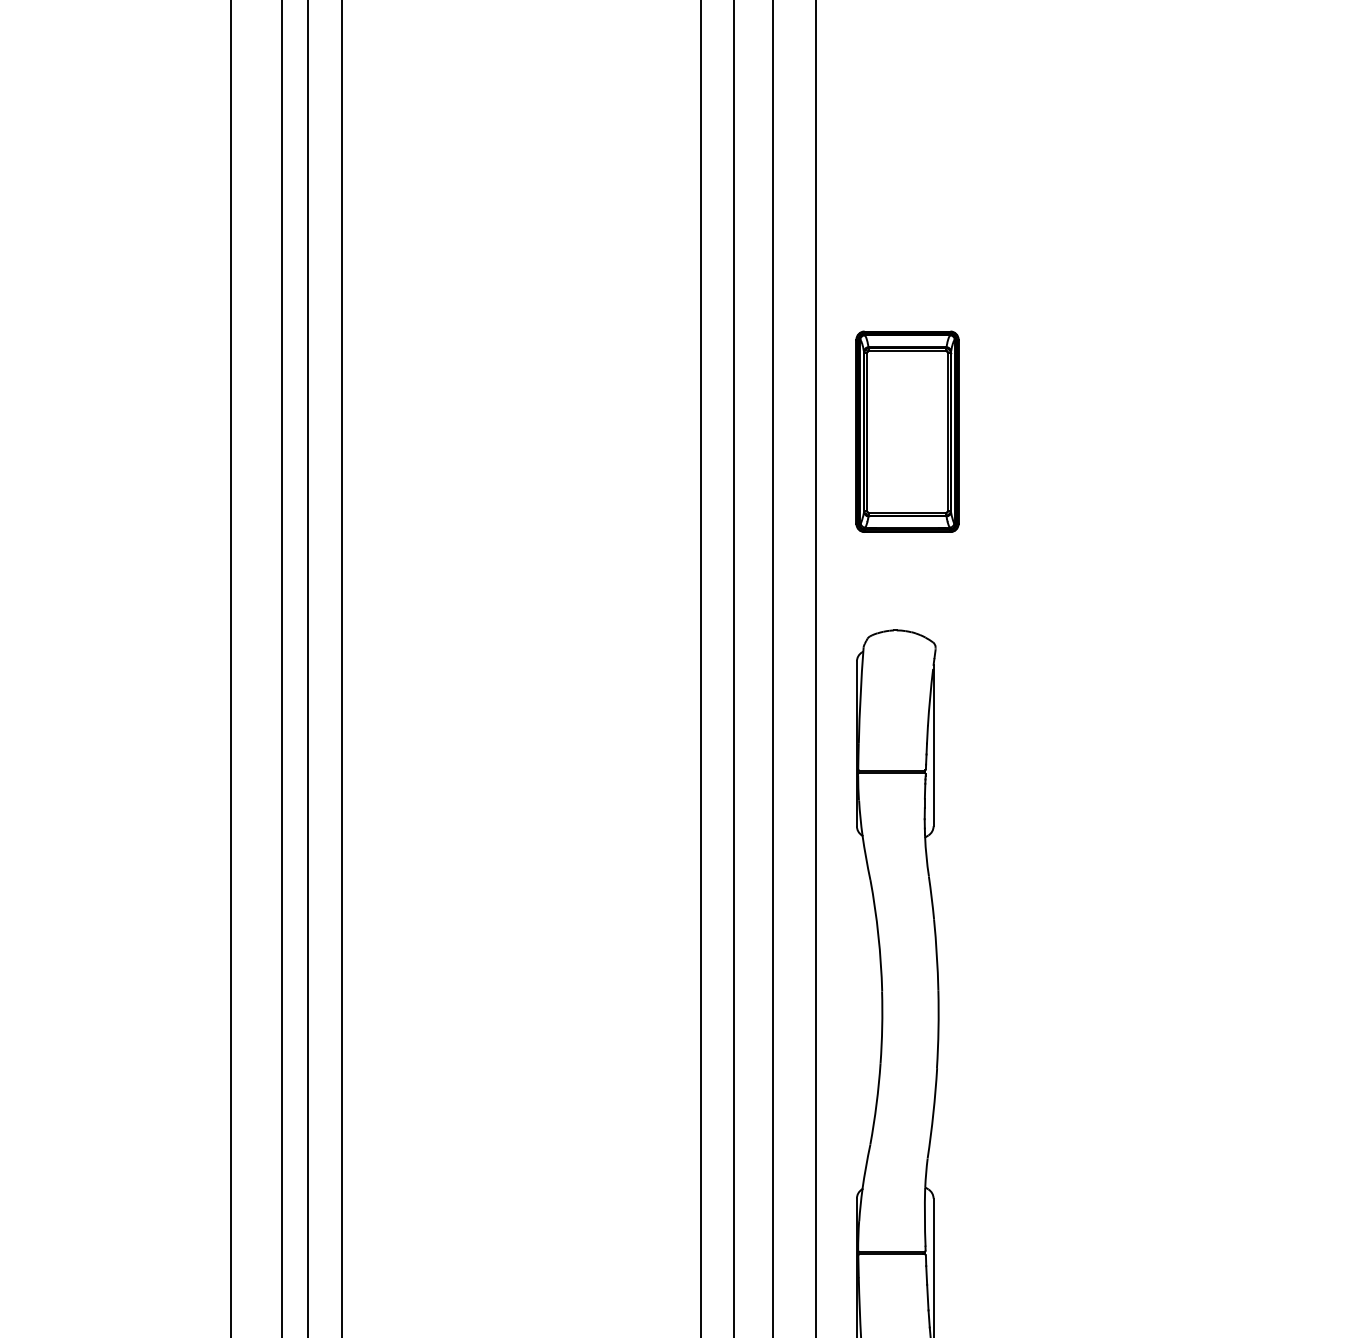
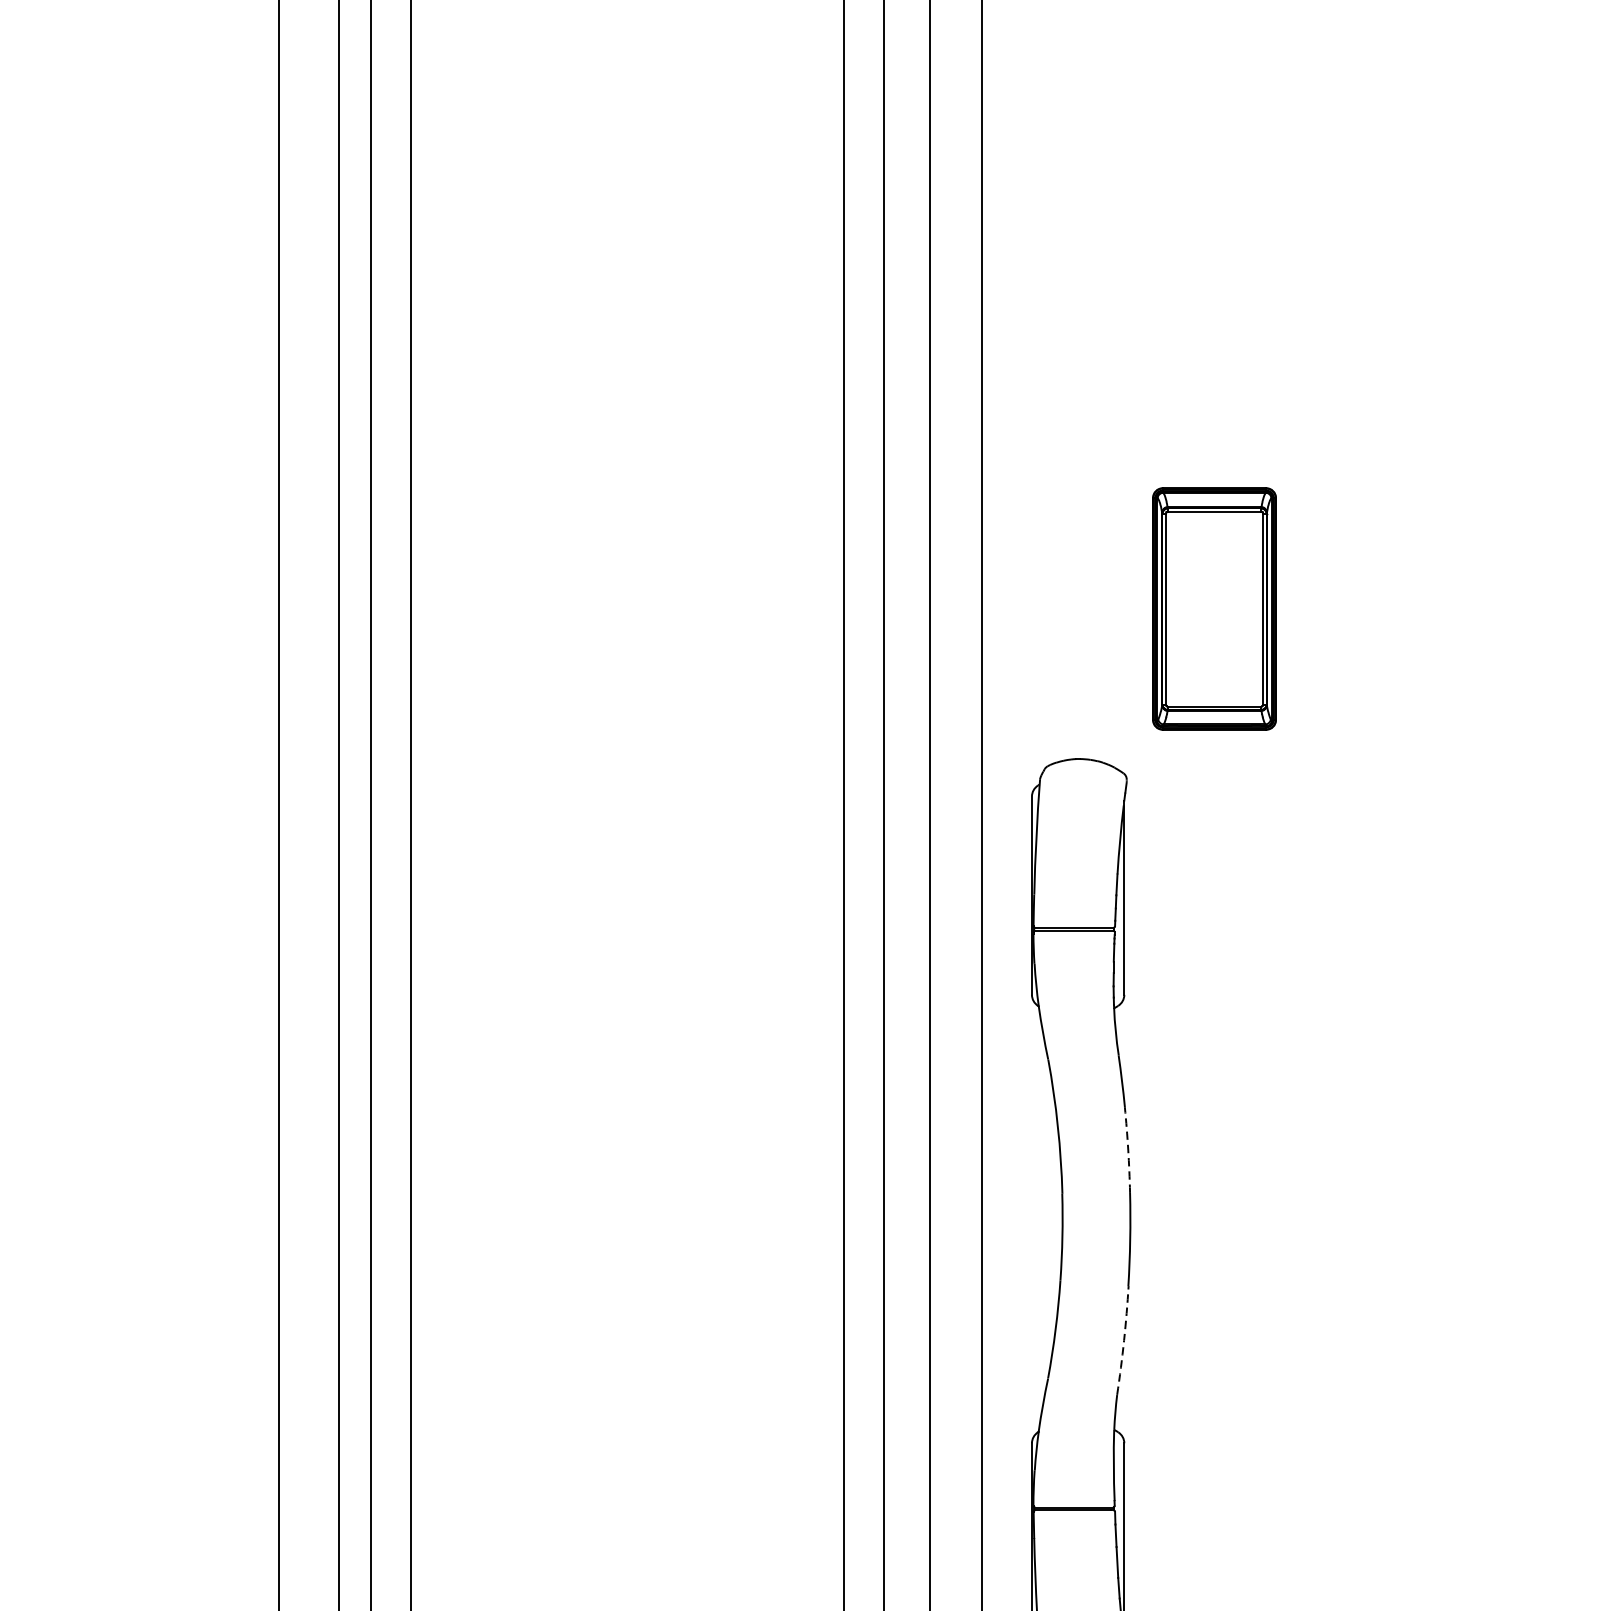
part: (907, 431) -> (1214, 608), moved
arc: (936, 955) -> (1127, 1150), solid -> dashed
arc: (933, 1113) -> (1124, 1340), solid -> dashed

